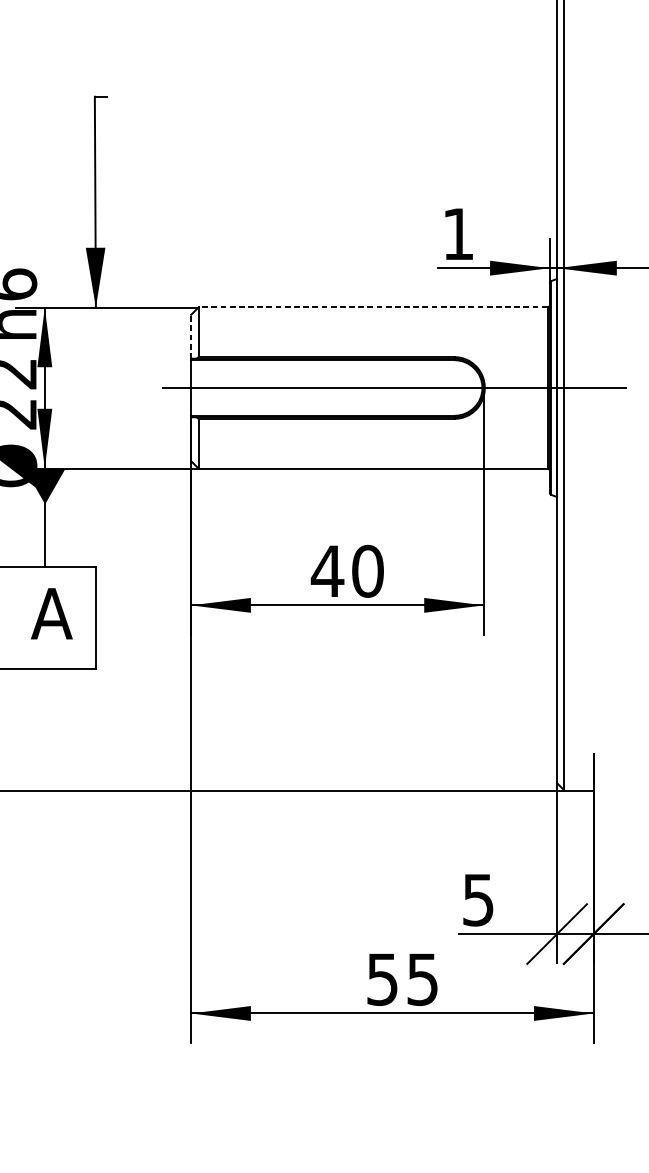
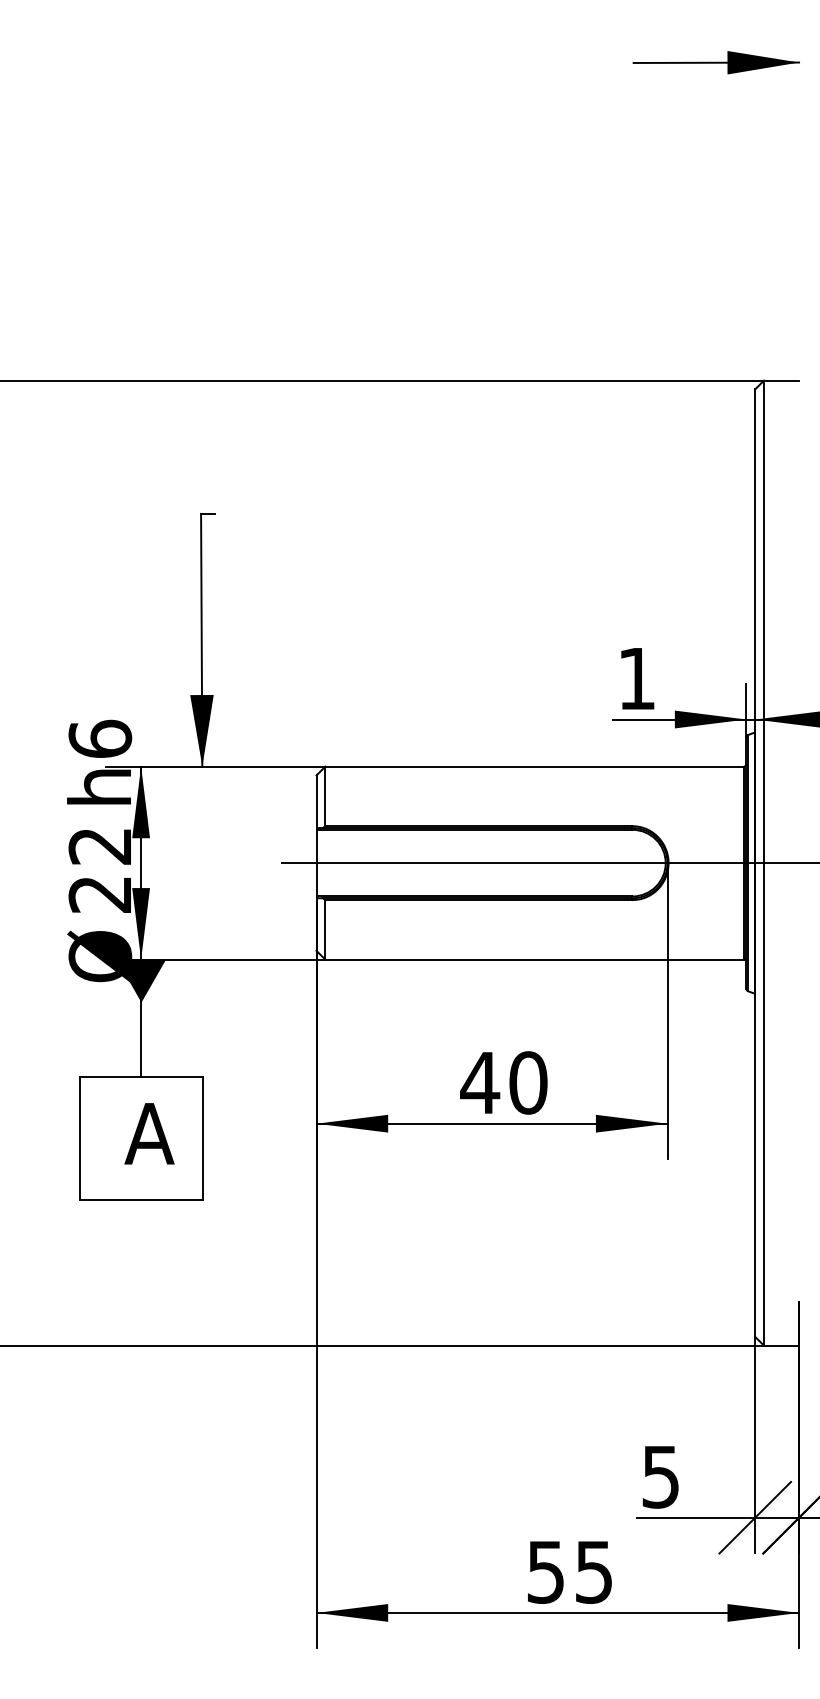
line: (372, 307) -> (534, 766), dashed -> solid
line: (191, 336) -> (316, 801), dashed -> solid

